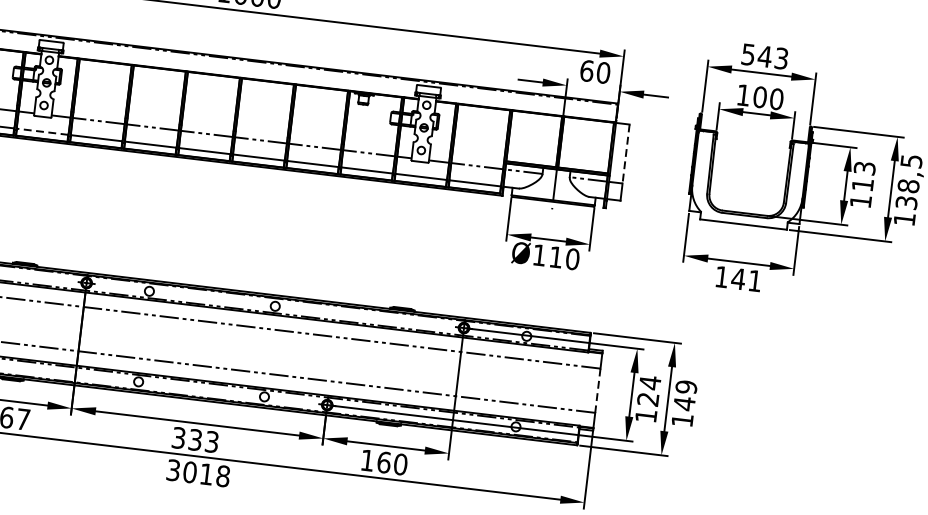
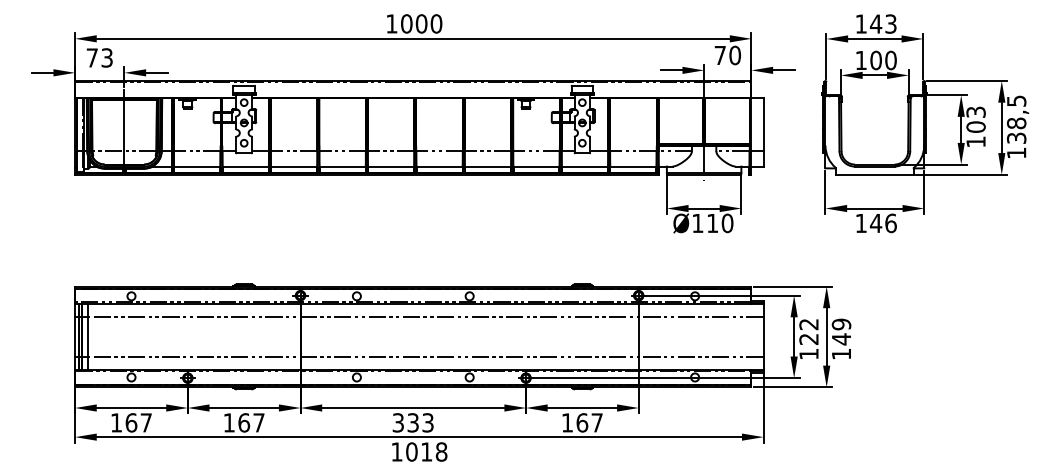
text: (747, 53) -> (860, 23), 543 -> 143
text: (587, 71) -> (720, 55), 60 -> 70
line: (42, 131) -> (245, 166), dashed -> solid
line: (625, 154) -> (763, 125), dashed -> solid
text: (862, 184) -> (975, 126), 113 -> 103
text: (754, 281) -> (890, 223), 141 -> 146
text: (649, 382) -> (808, 324), 124 -> 122
line: (597, 390) -> (763, 336), dashed -> solid
text: (401, 464) -> (597, 422), 160 -> 167
text: (172, 469) -> (396, 451), 3018 -> 1018

